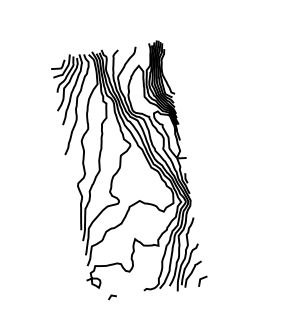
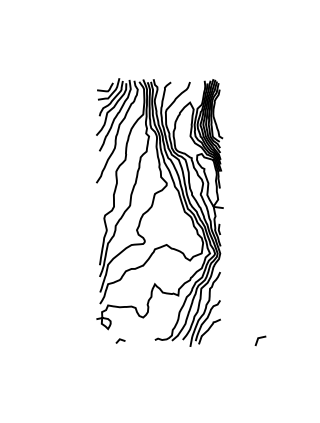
line: (202, 279) -> (260, 338), moved

